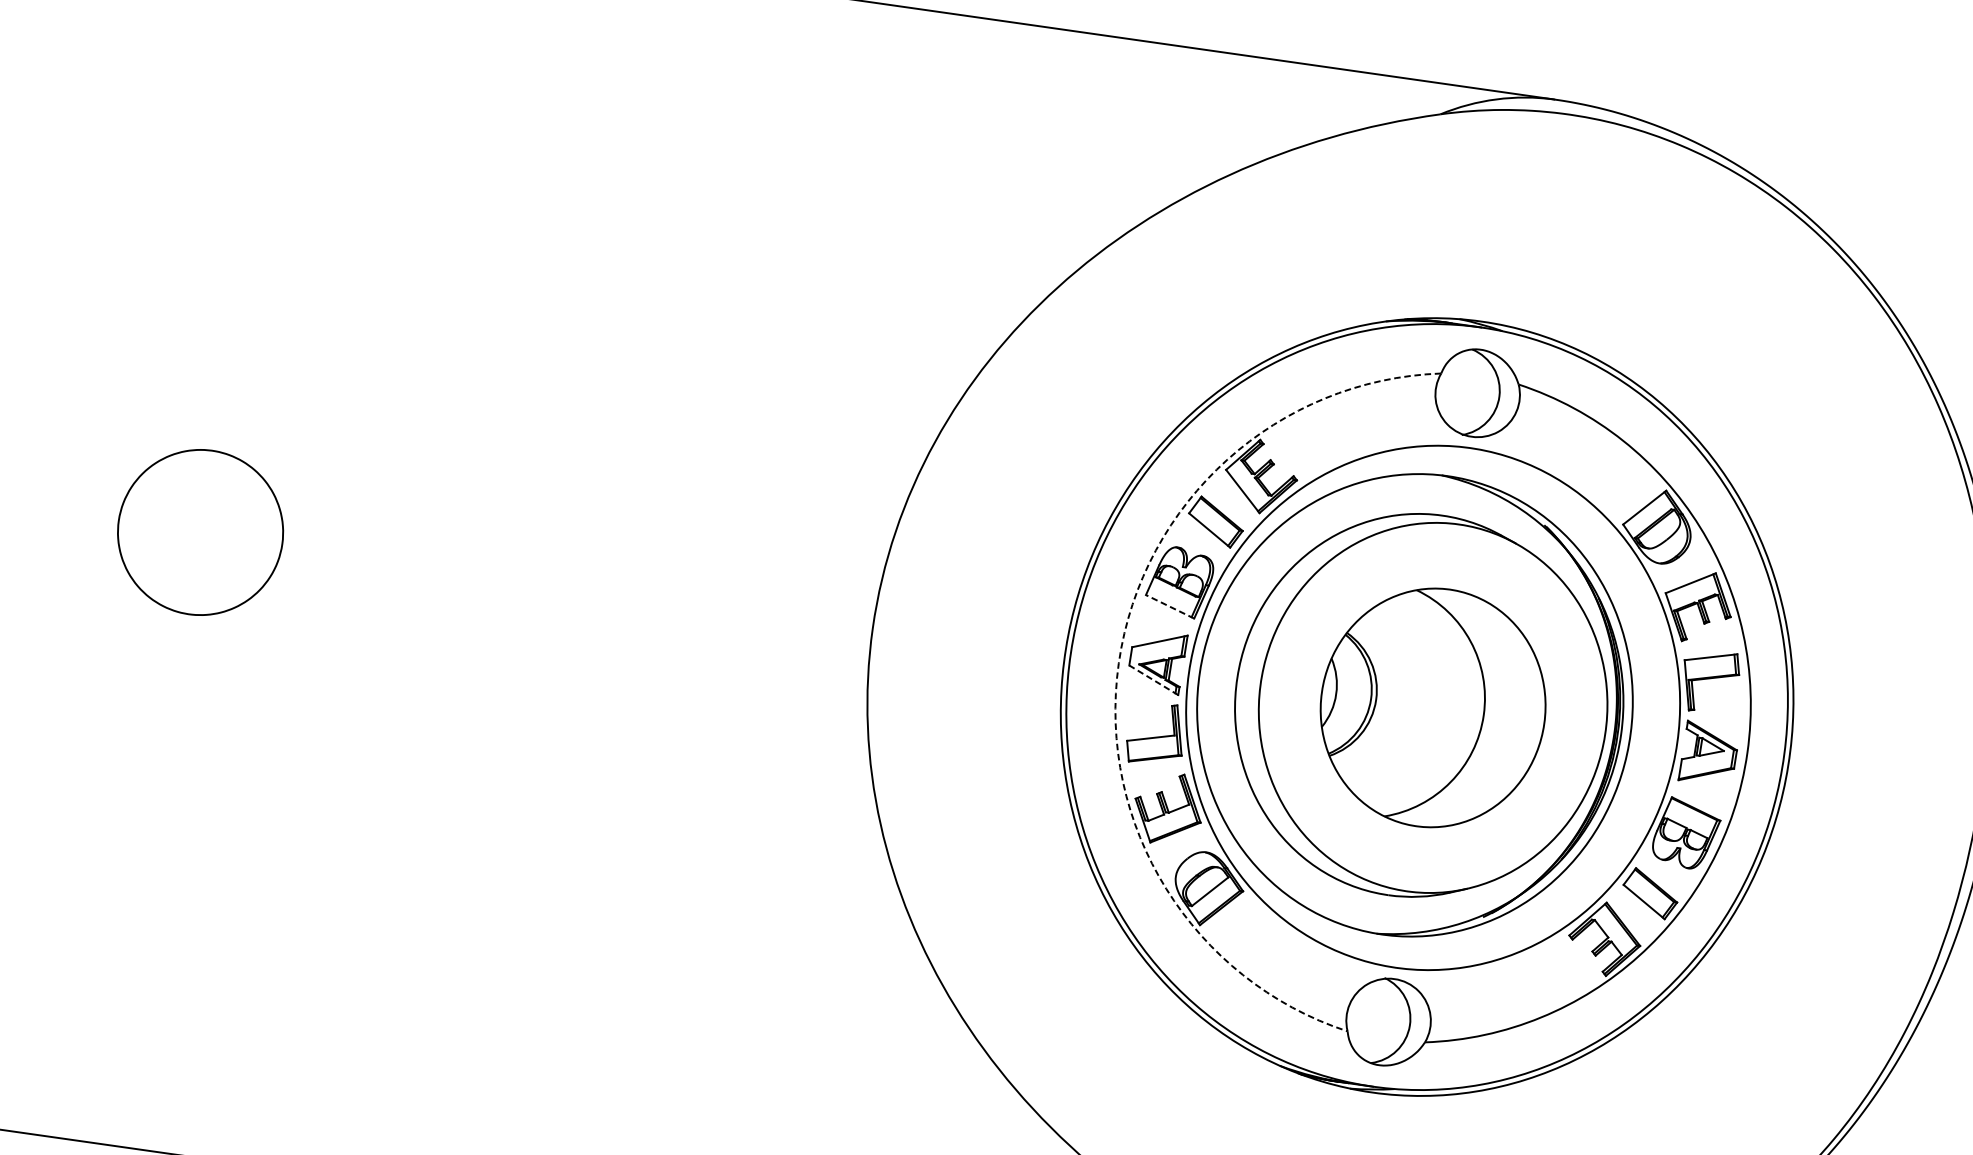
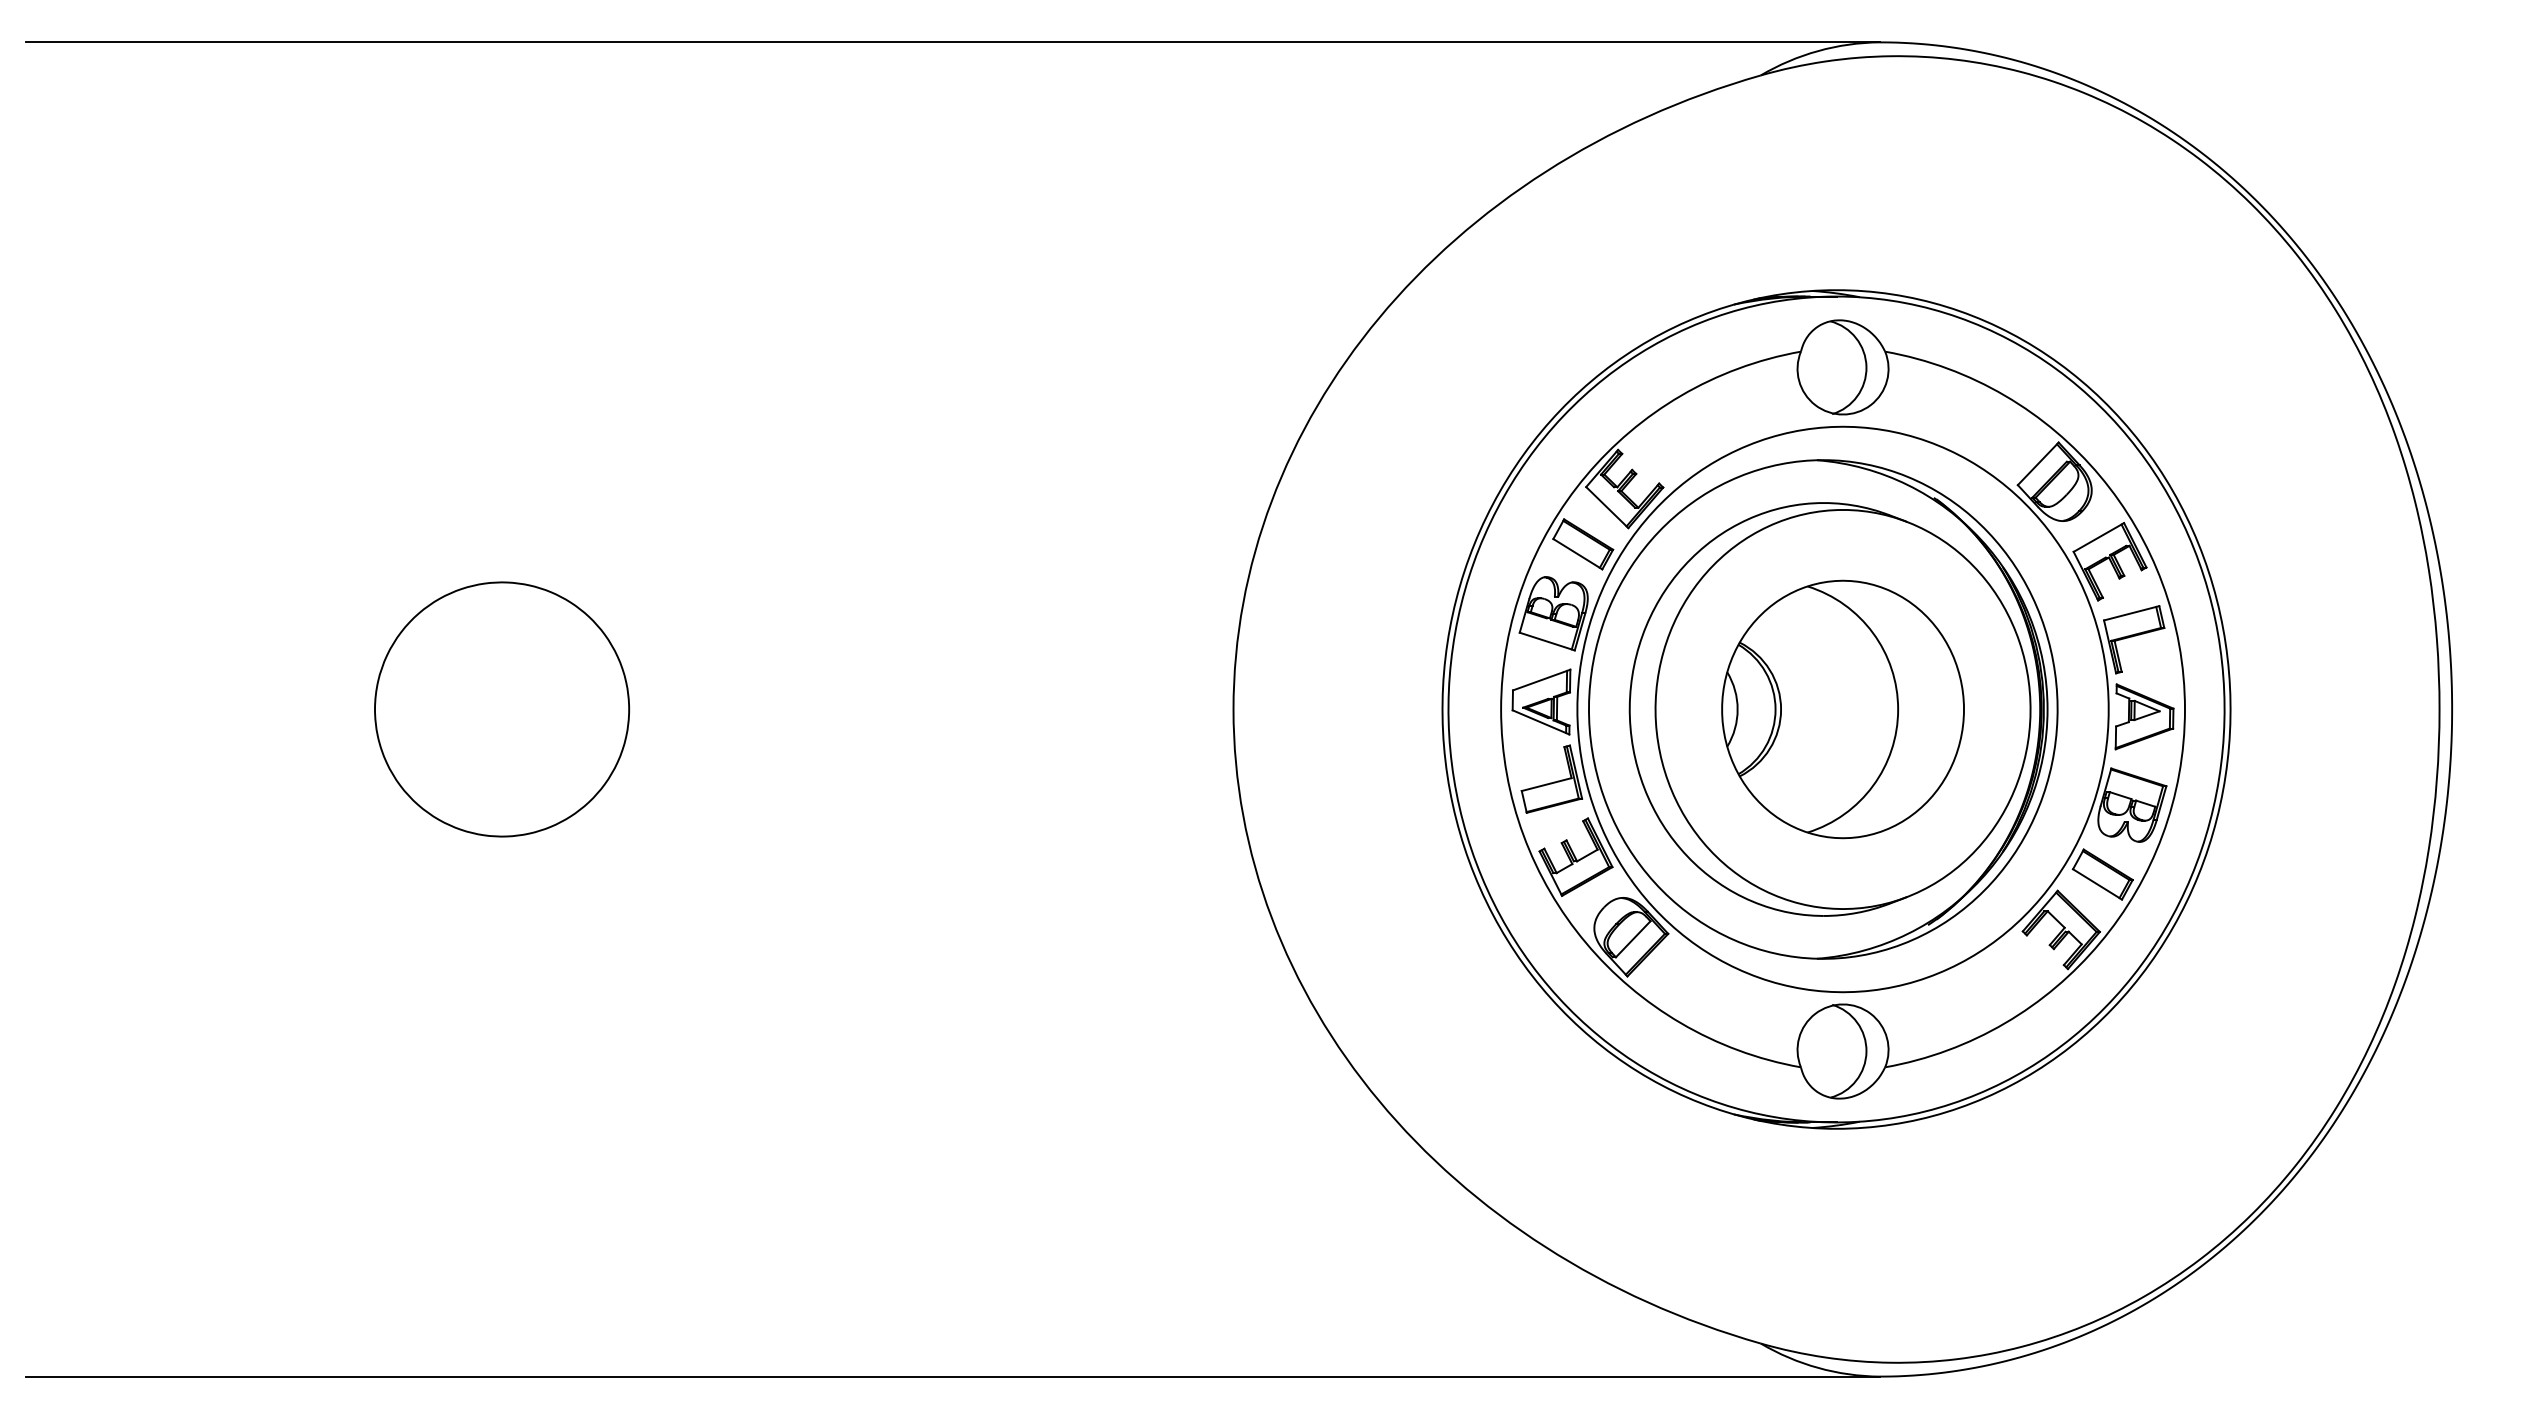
part: (200, 532) -> (502, 709), size x1.43
line: (1170, 606) -> (1547, 641), dashed -> solid
arc: (1119, 663) -> (1501, 709), dashed -> solid
line: (1154, 680) -> (1541, 722), dashed -> solid

